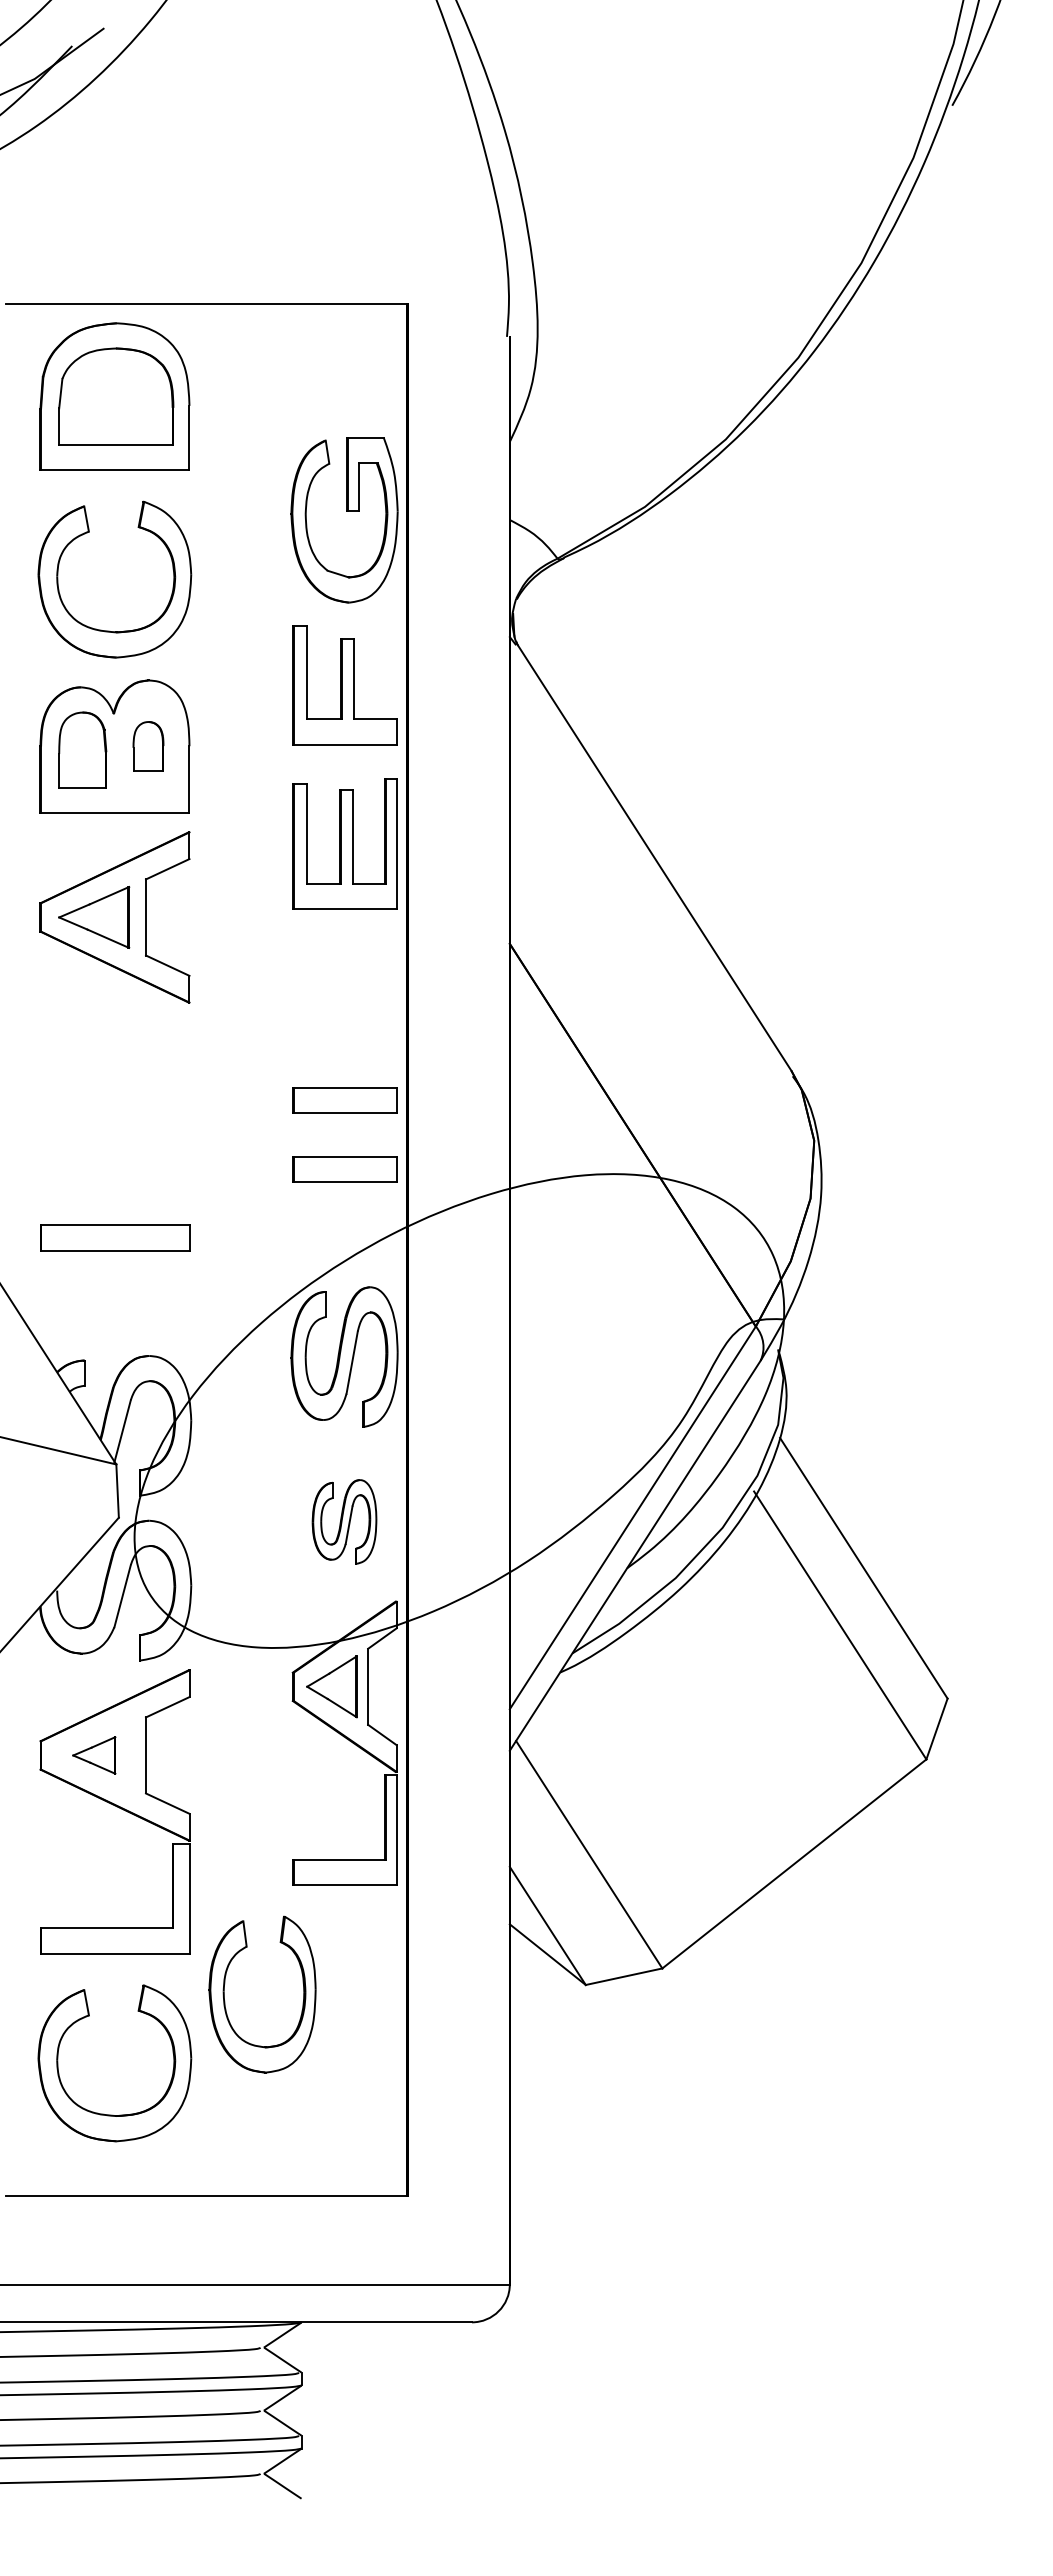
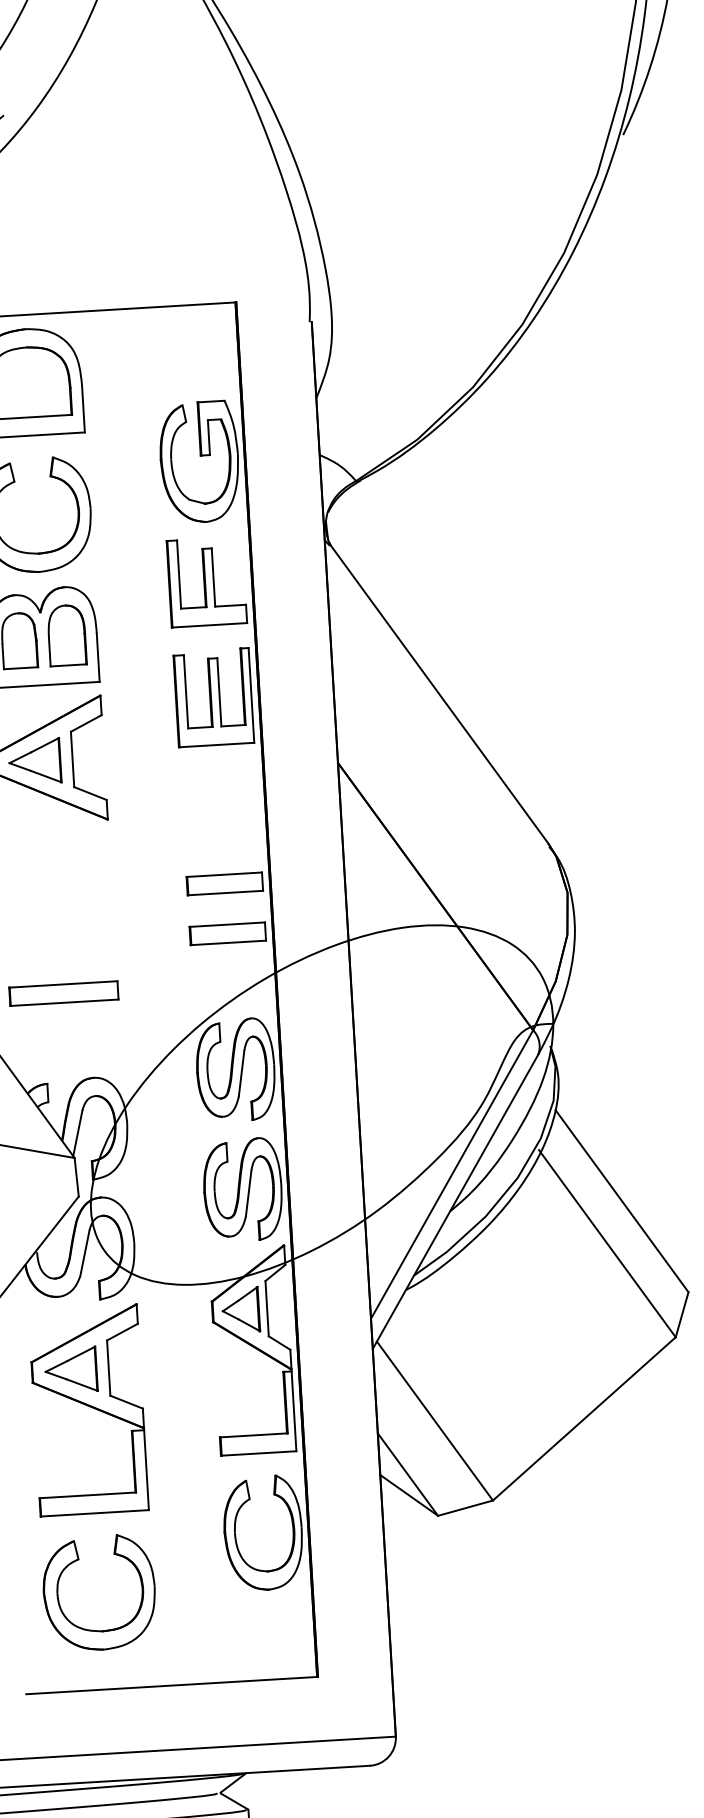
part: (148, 746) -> (67, 635), size x1.67
part: (344, 1521) -> (242, 1189), size x1.67
part: (94, 1755) -> (71, 1370), size x1.67
part: (225, 2001) -> (236, 1539), moved

